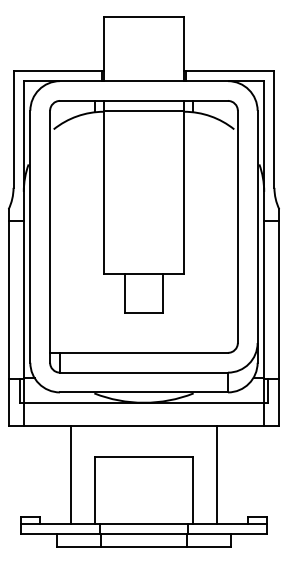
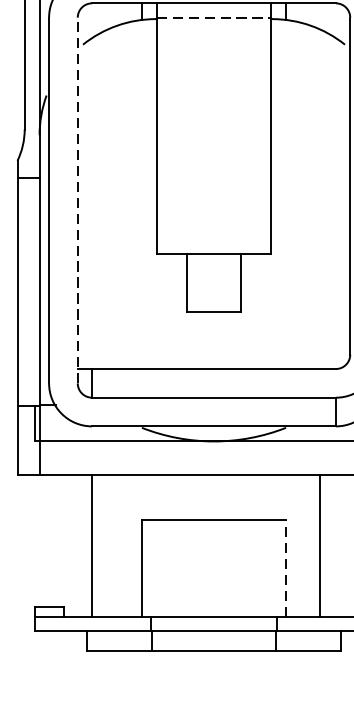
line: (143, 110) -> (213, 17), solid -> dashed
line: (50, 236) -> (78, 200), solid -> dashed
line: (71, 474) -> (92, 545), moved
line: (193, 490) -> (285, 568), solid -> dashed

